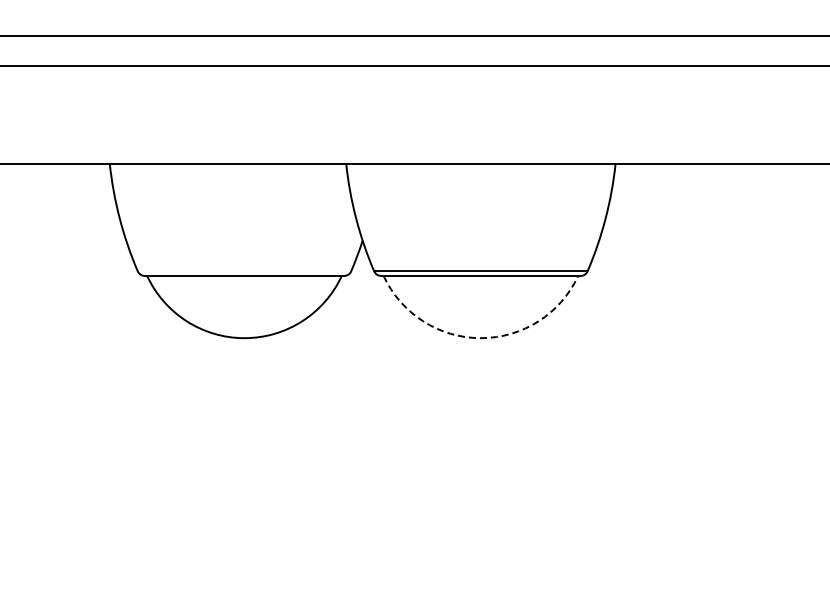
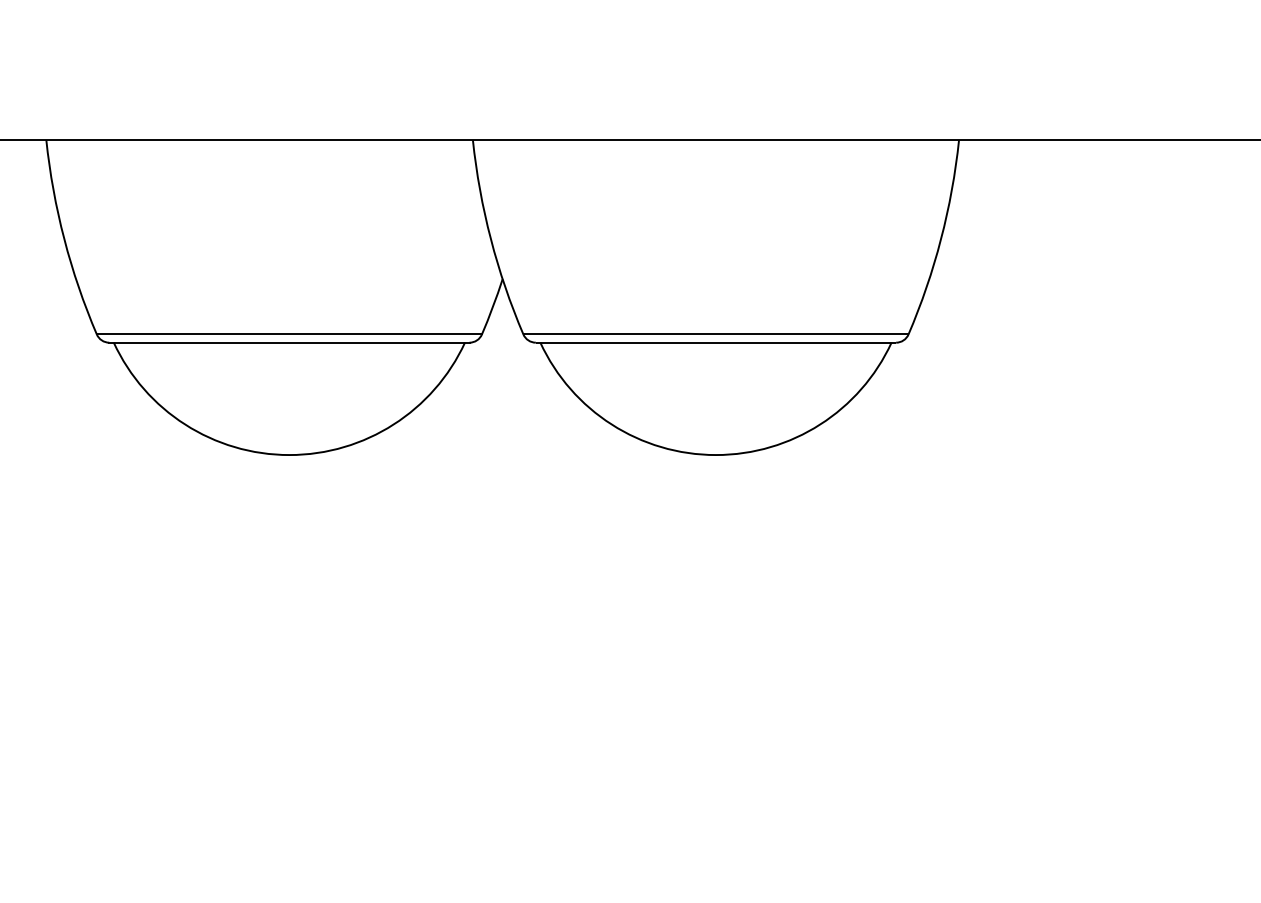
line: (244, 271) -> (289, 334), added
arc: (480, 338) -> (715, 455), dashed -> solid

